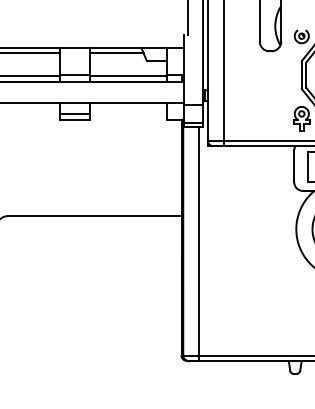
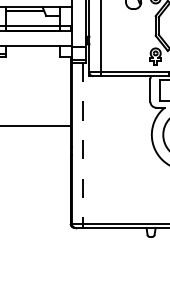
line: (199, 244) -> (83, 145), solid -> dashed

